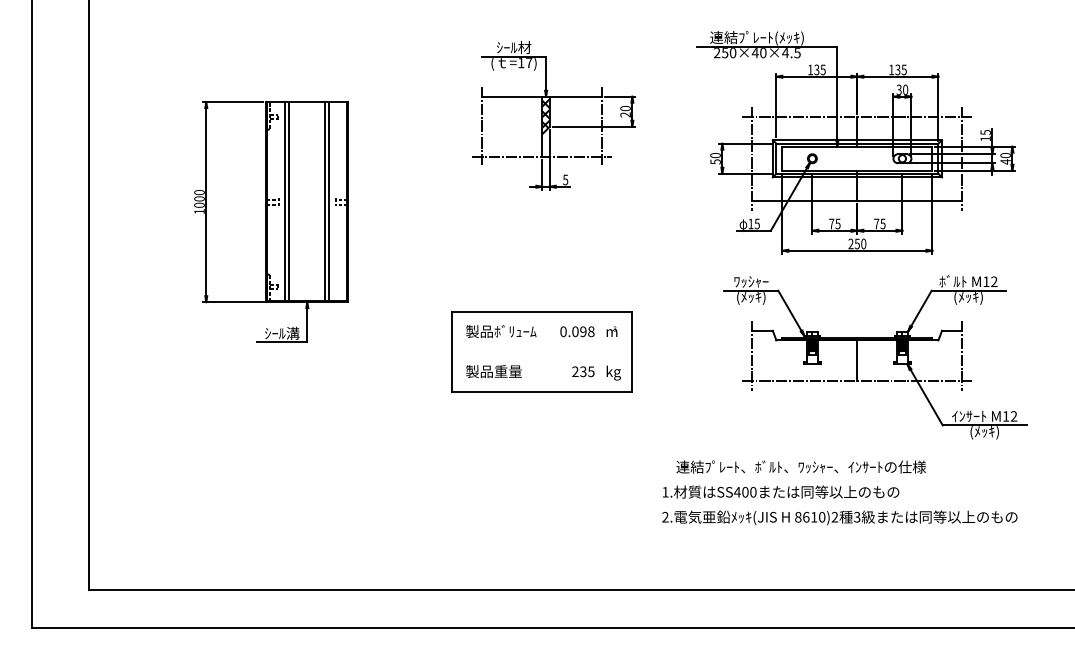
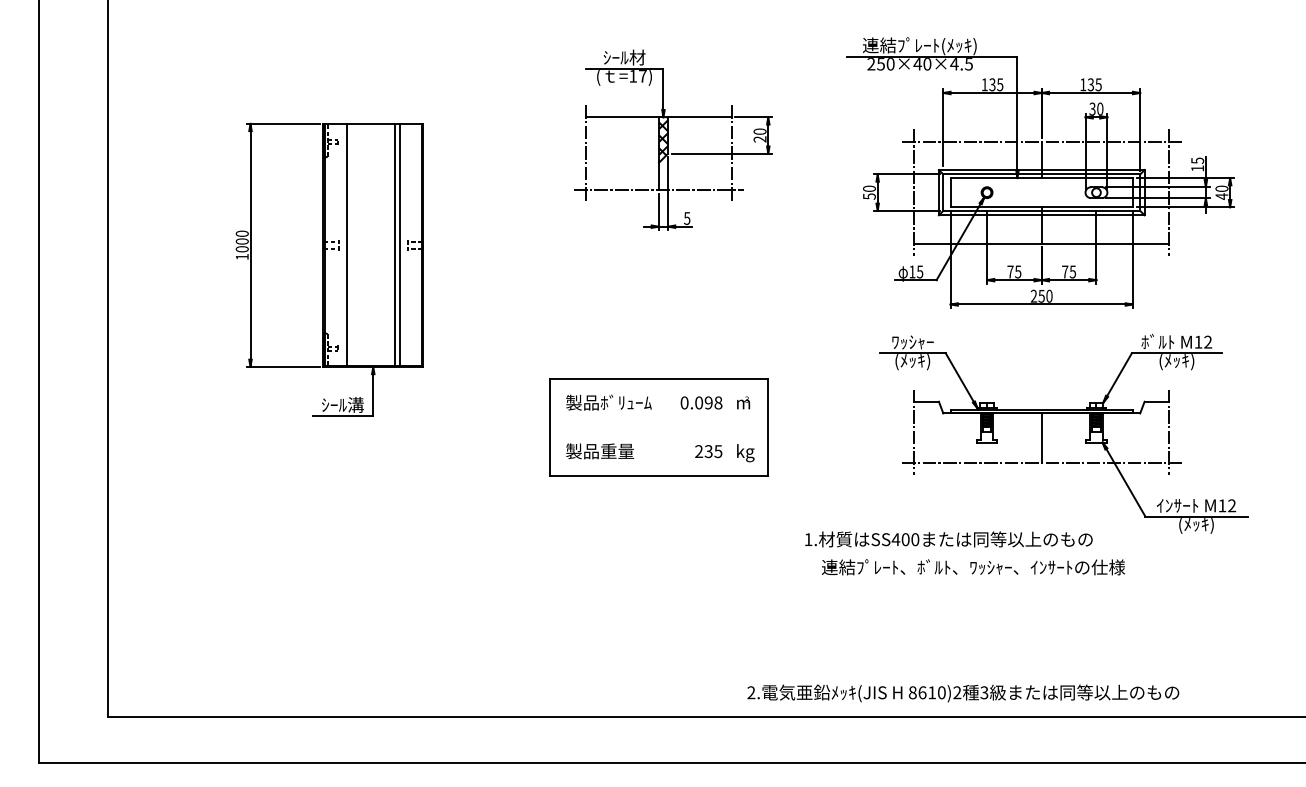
line: (289, 201) -> (351, 244), removed
text: (781, 491) -> (949, 538), moved
text: (839, 517) -> (962, 693), moved

